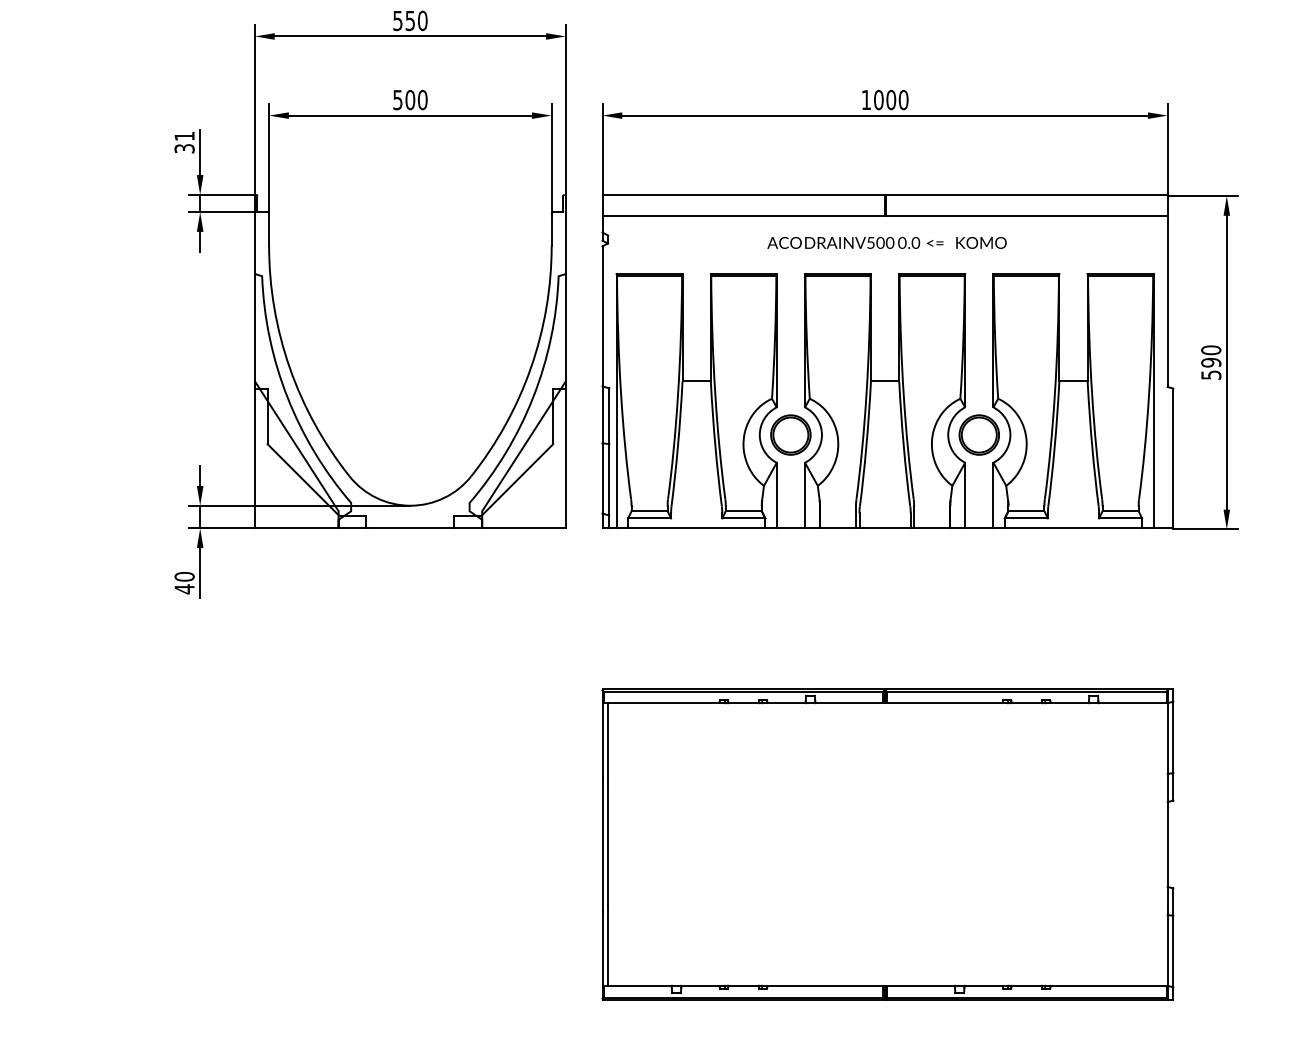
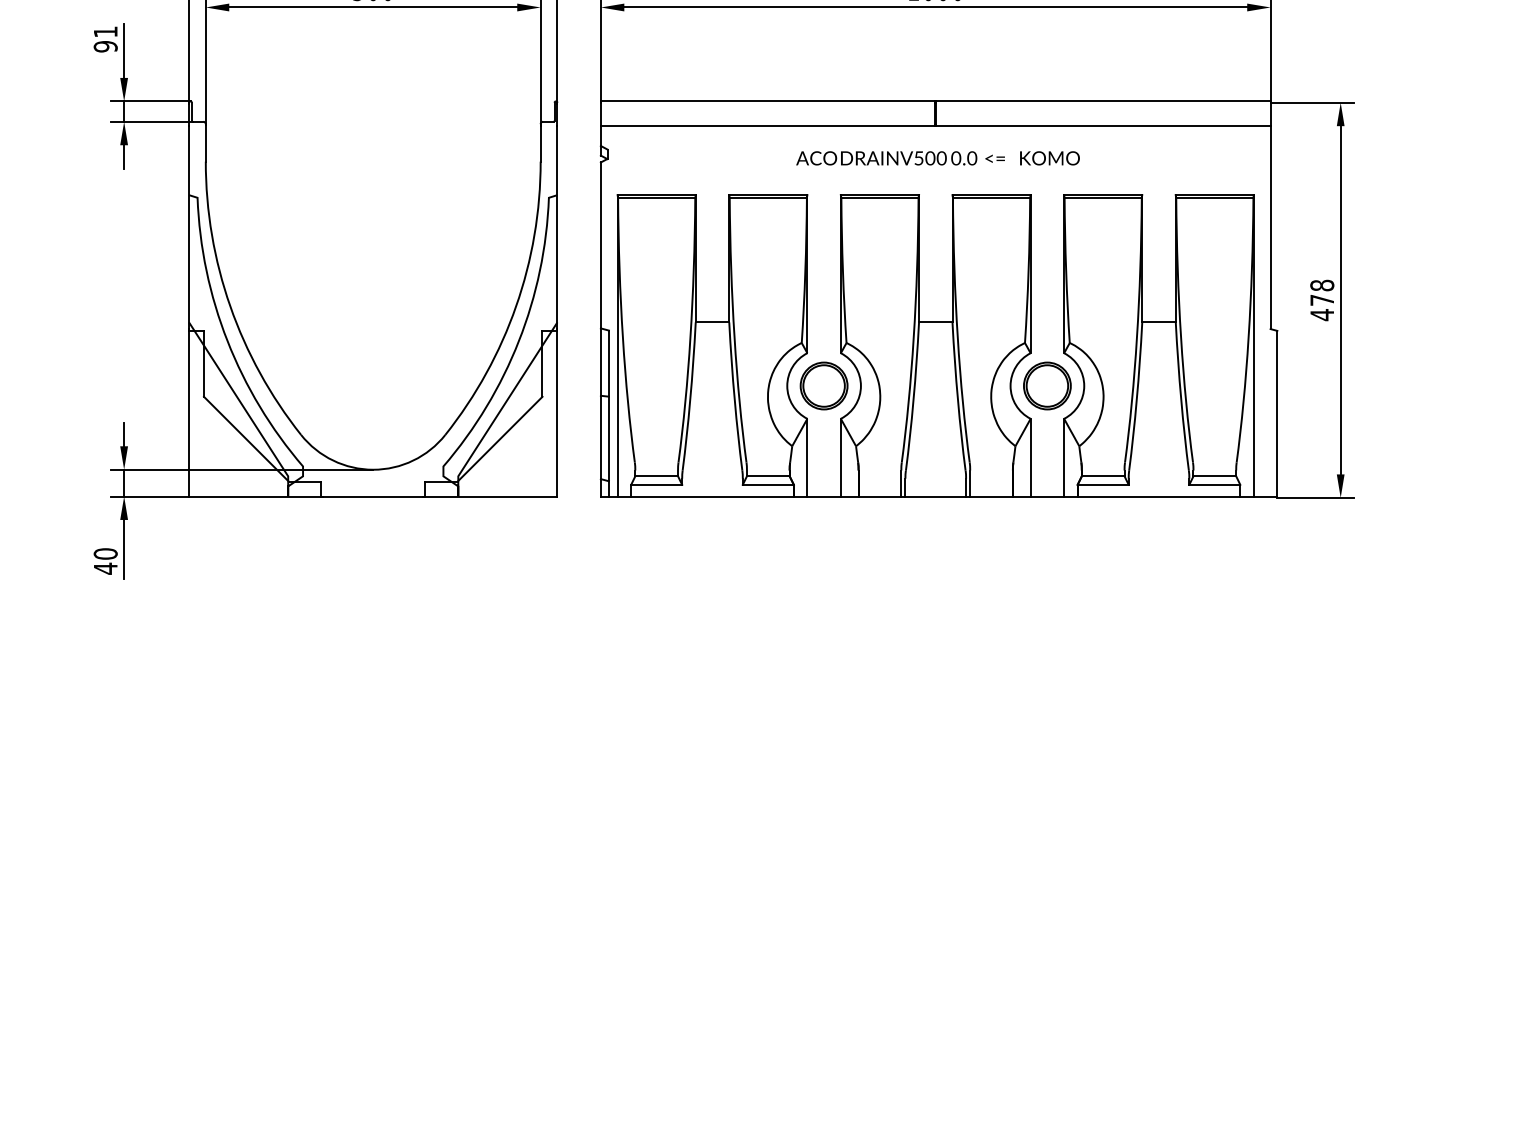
text: (184, 148) -> (105, 46), 31 -> 91
text: (1211, 362) -> (1322, 300), 590 -> 478
part: (887, 844) -> (938, 871), removed

